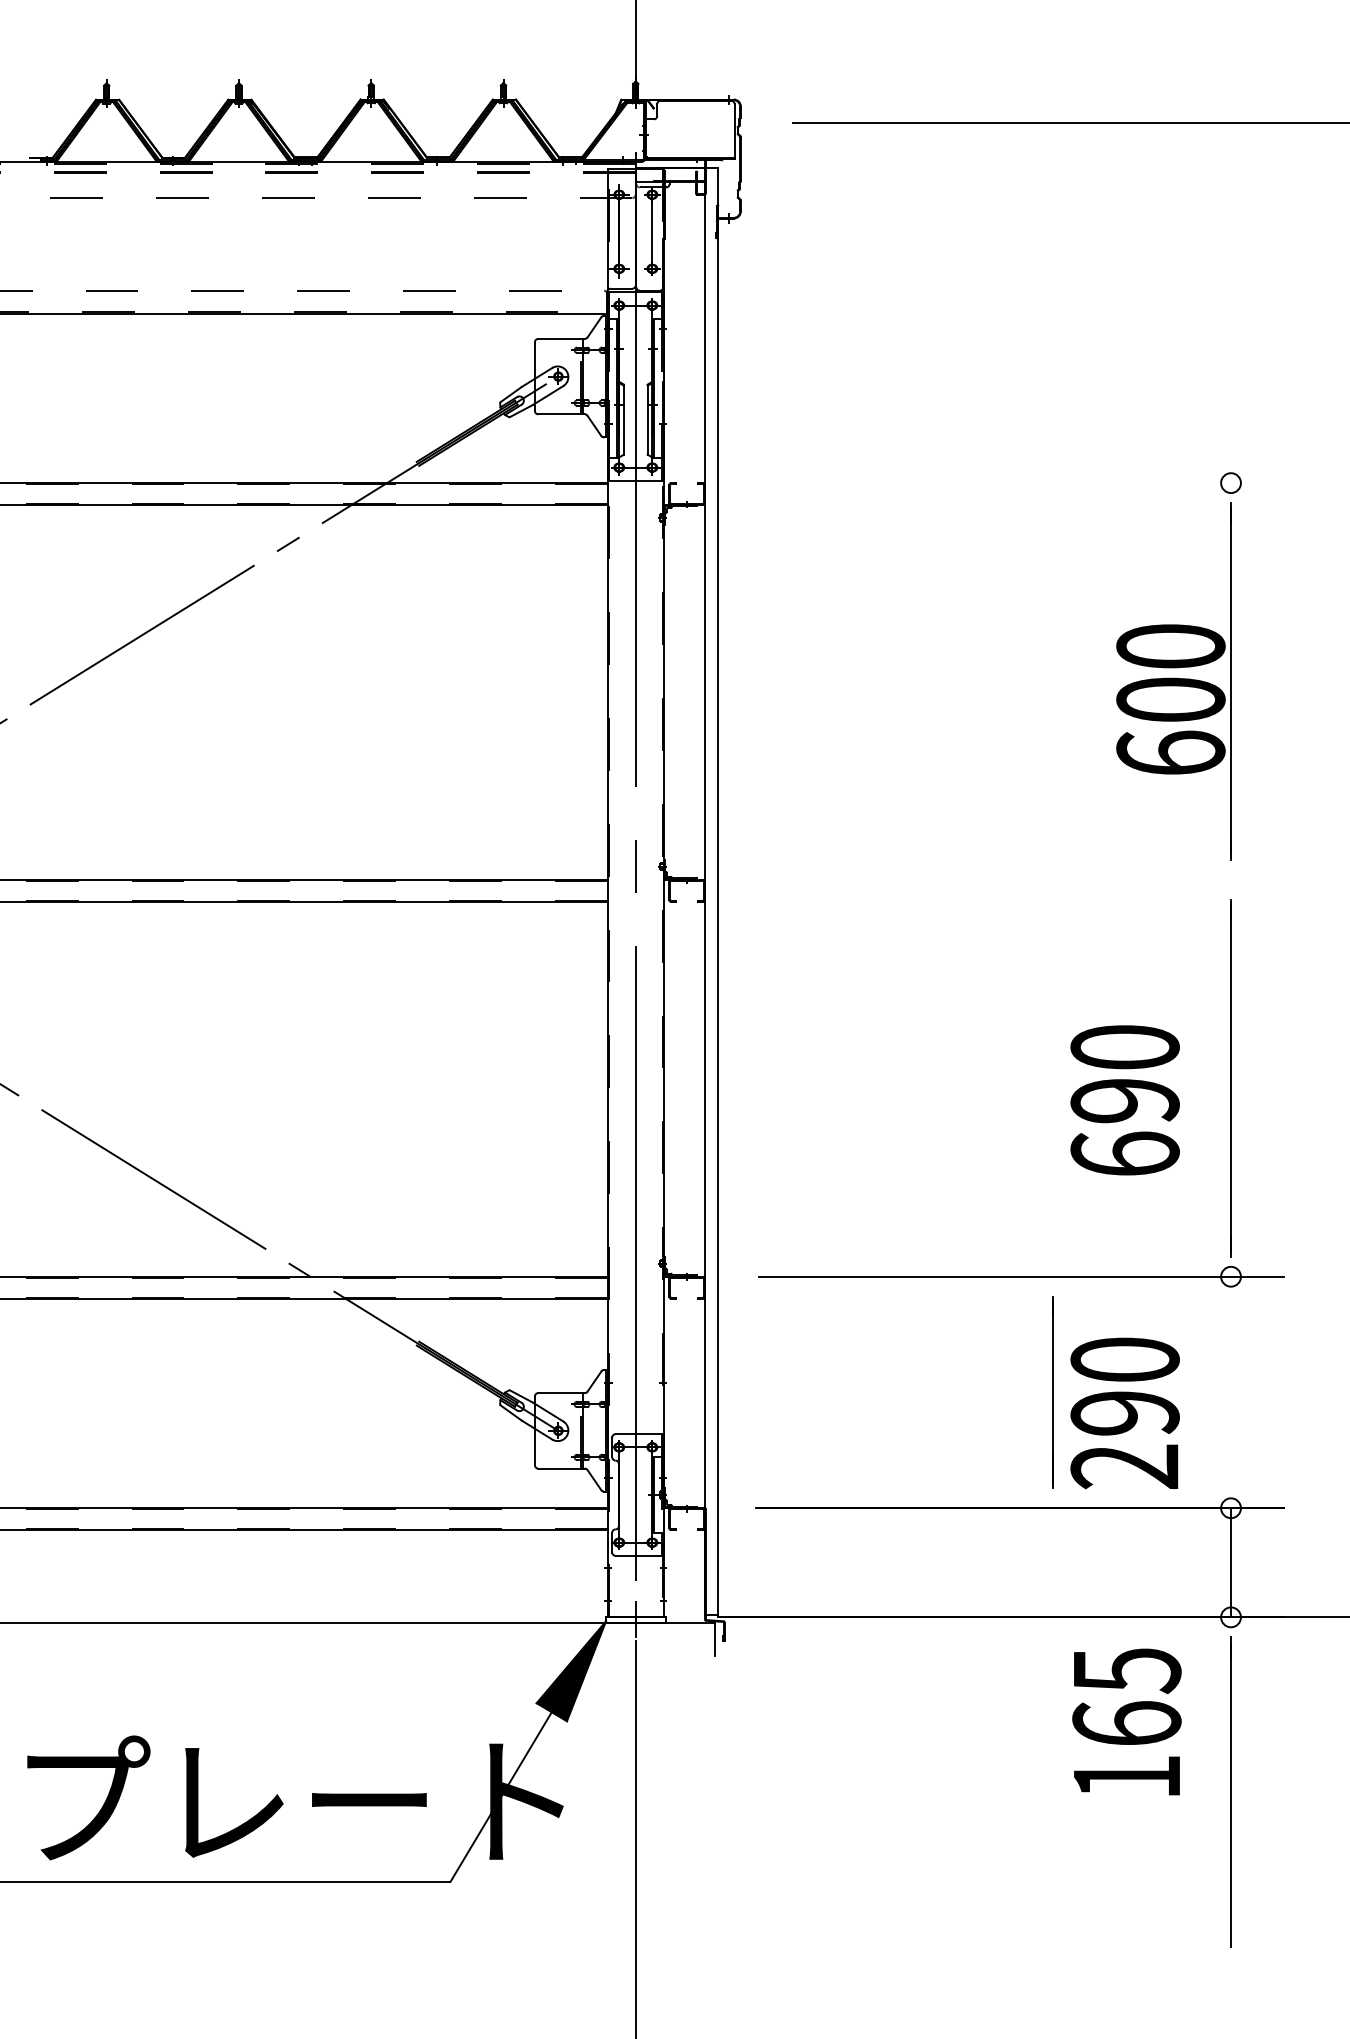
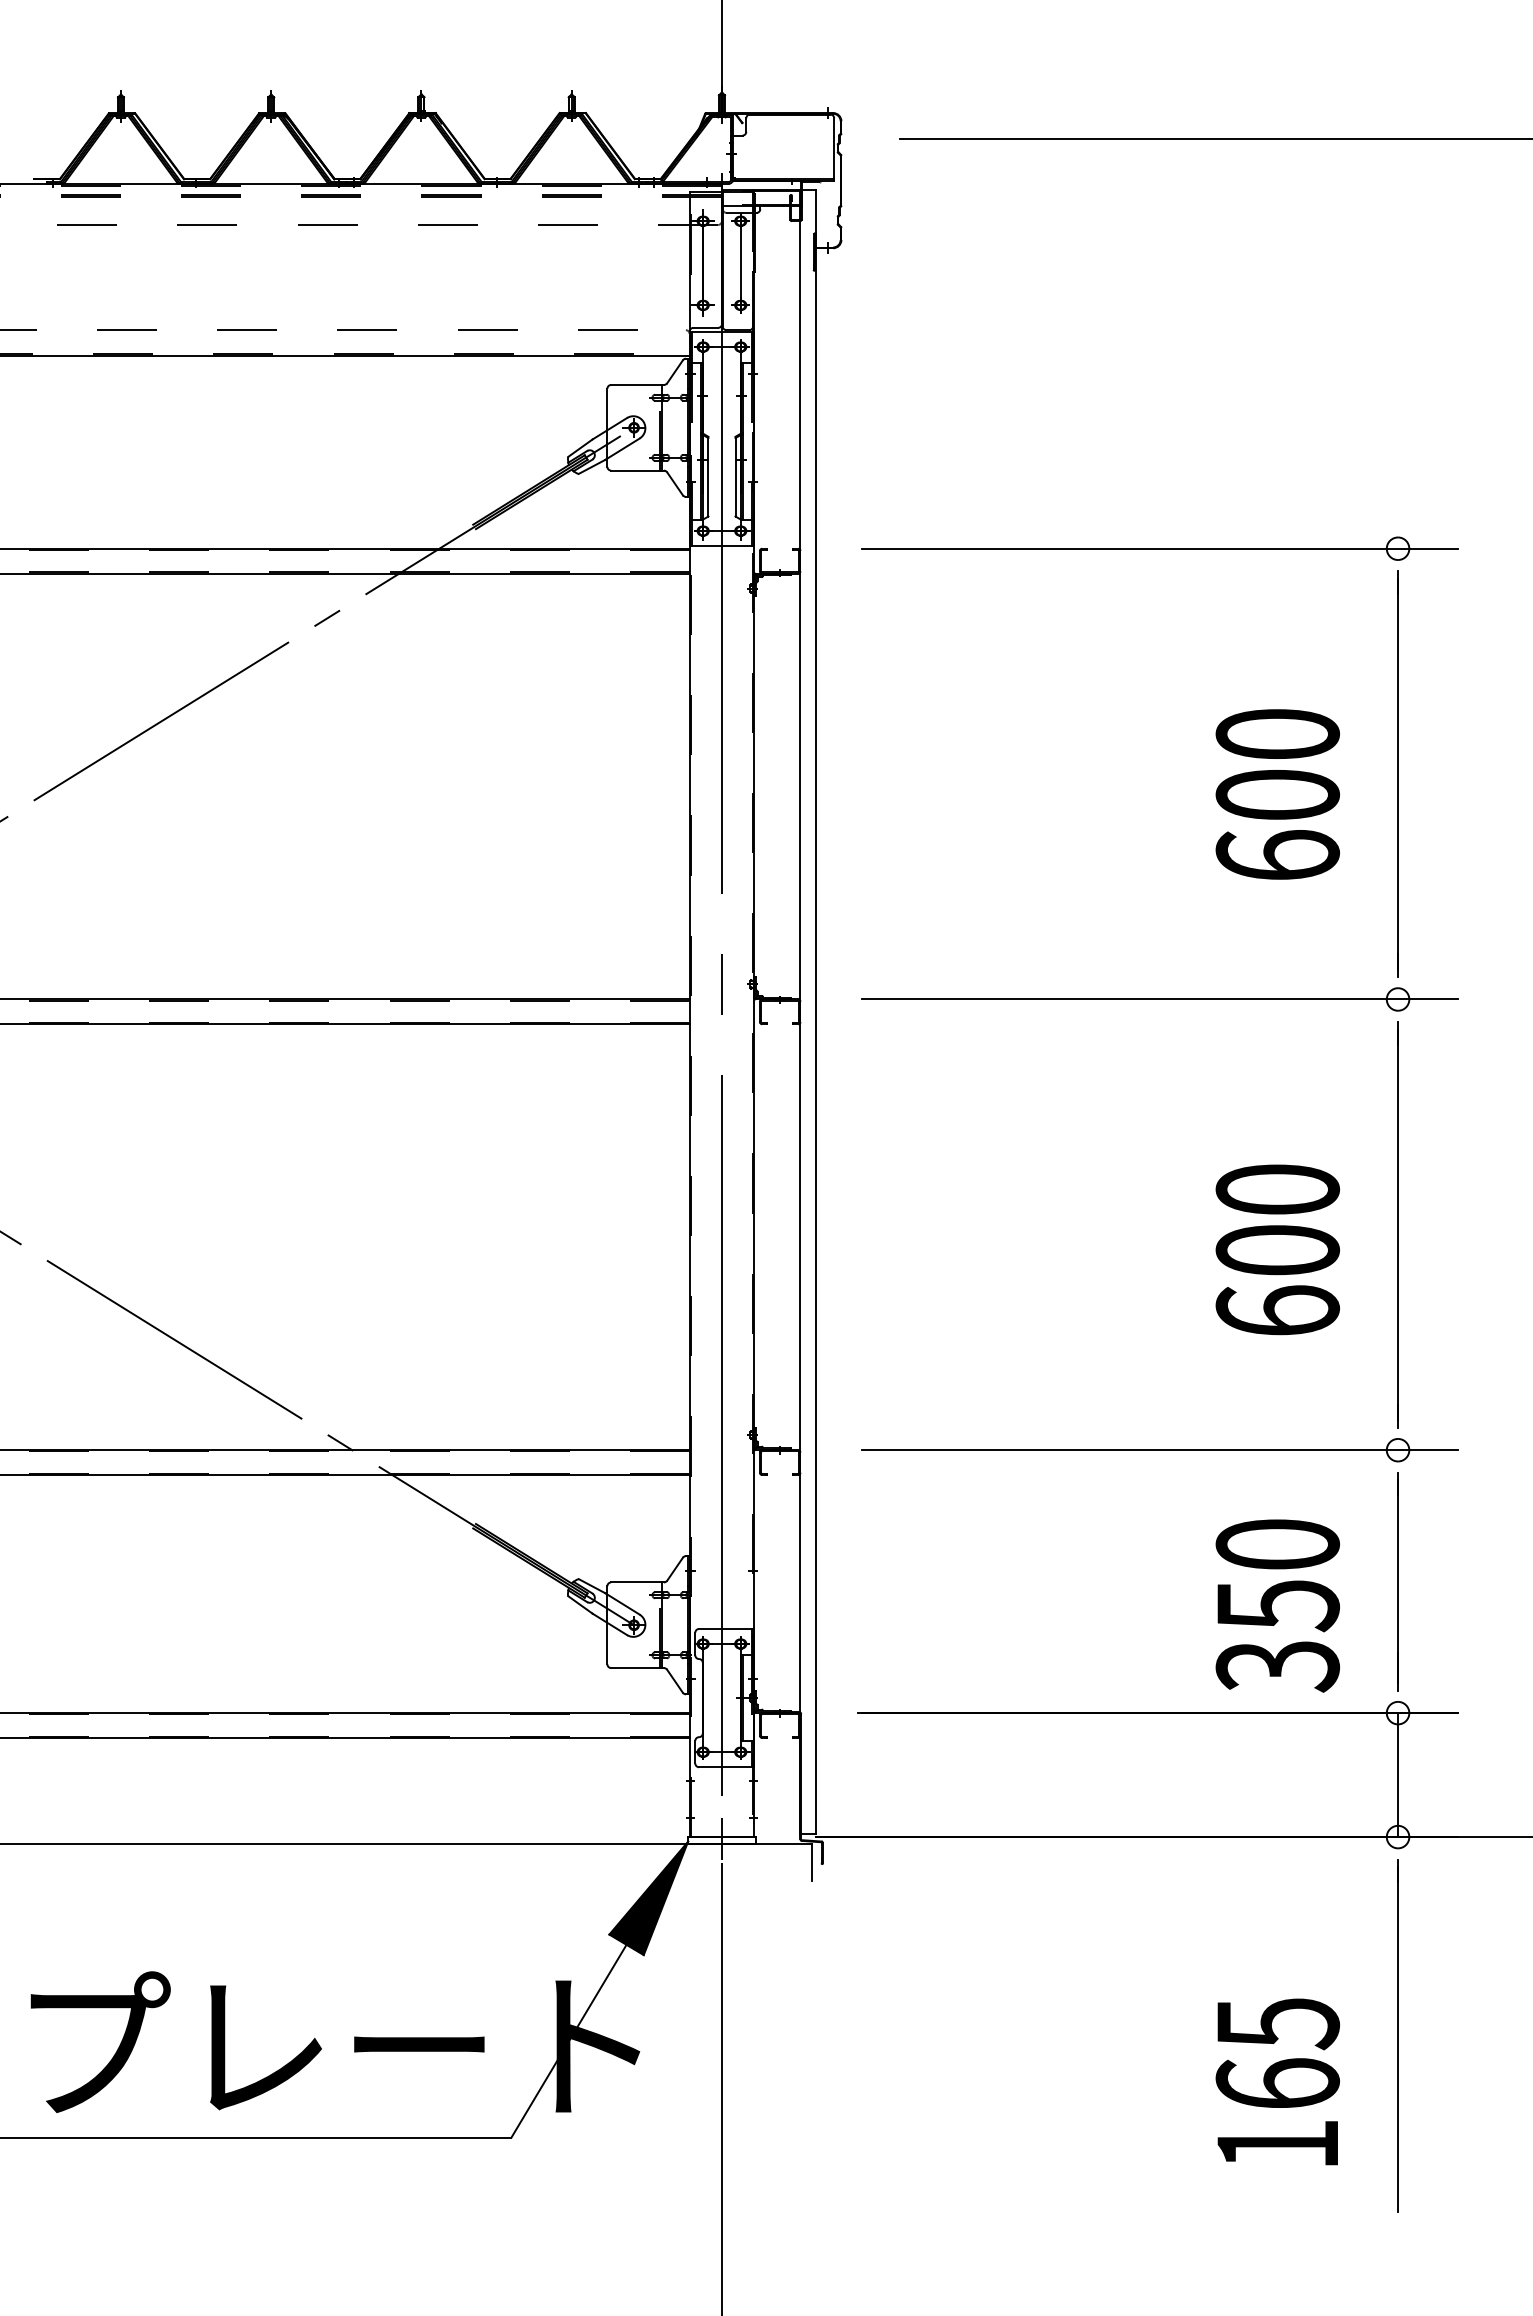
line: (1020, 482) -> (1159, 548), added
text: (1170, 699) -> (1277, 794), moved
part: (1020, 879) -> (1159, 999), added
text: (1124, 1100) -> (1277, 1250), 690 -> 600
line: (1052, 1392) -> (1397, 1581), moved
text: (1124, 1440) -> (1277, 1636), 290 -> 350
text: (1126, 1721) -> (1277, 2081), moved

